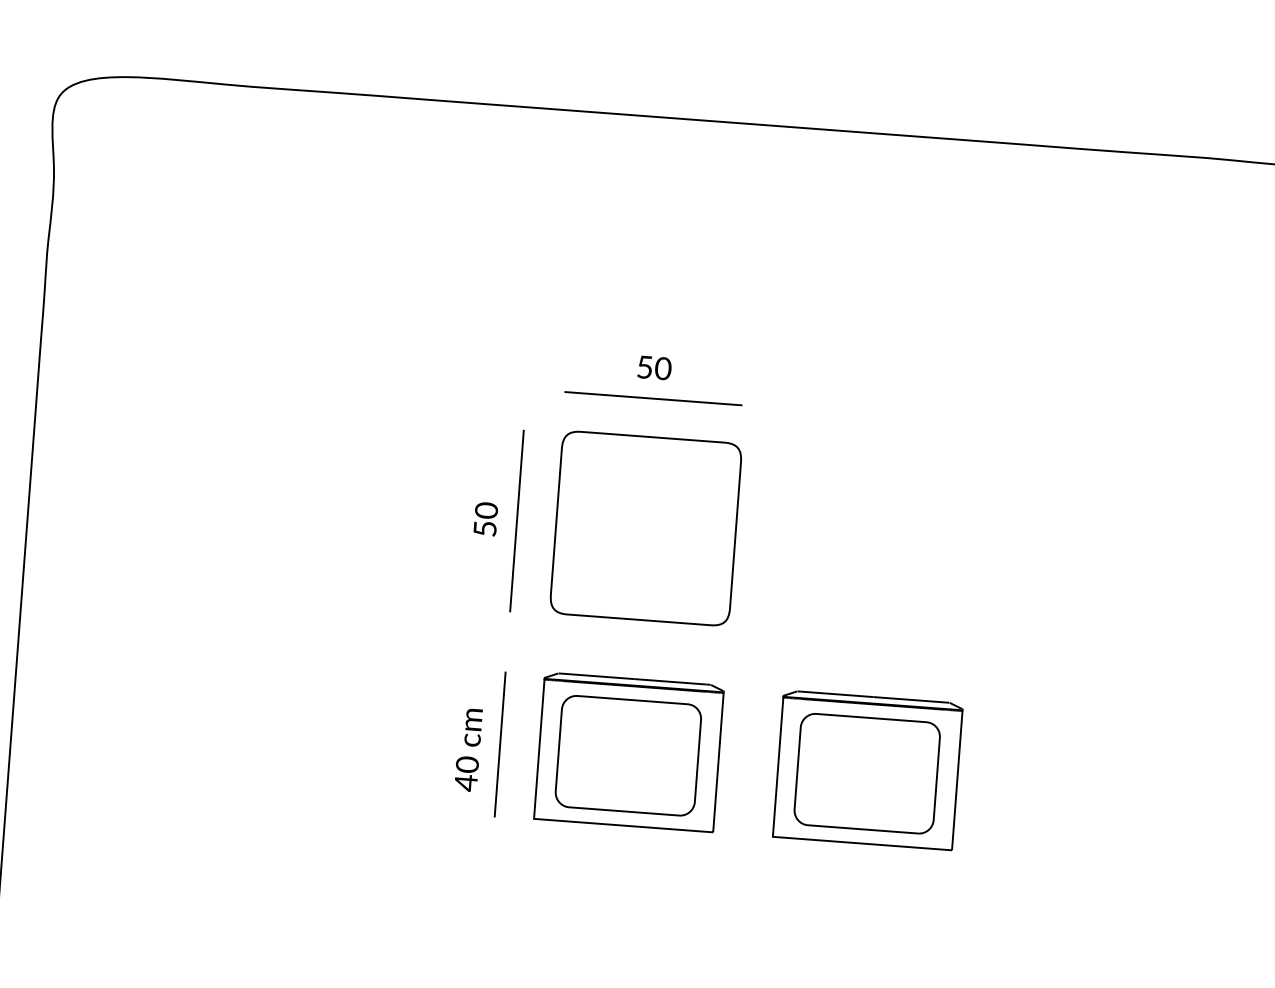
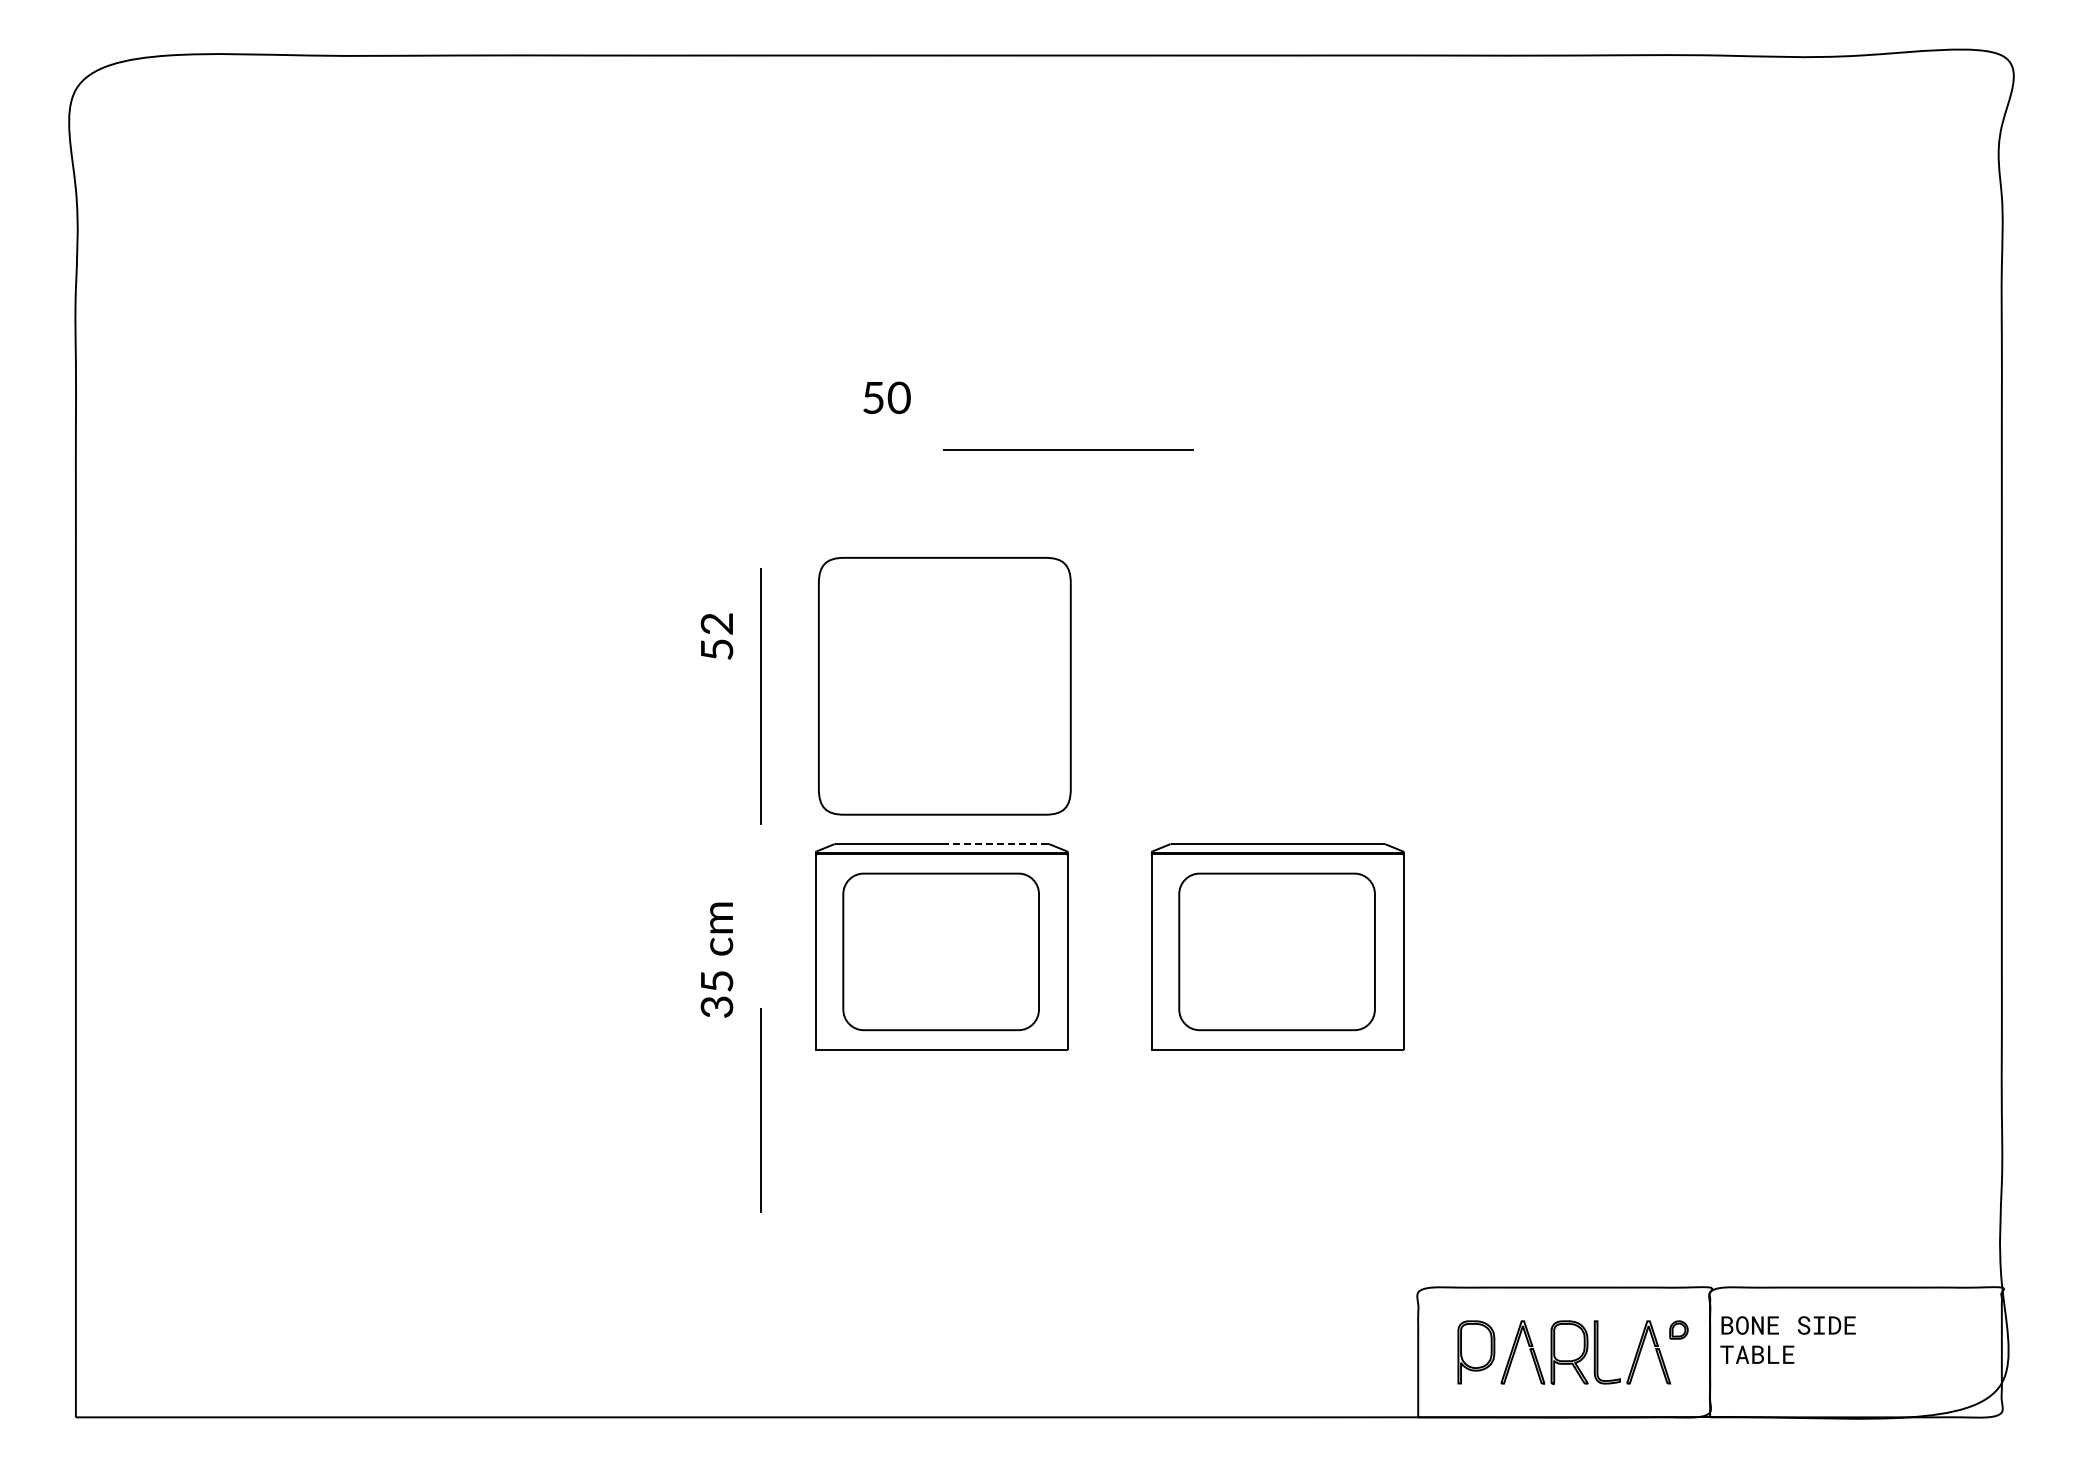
text: (654, 367) -> (886, 397), moved
line: (653, 398) -> (1068, 449), moved
text: (486, 510) -> (717, 623), 50 -> 52
line: (516, 521) -> (760, 696), moved
part: (645, 528) -> (944, 686), moved
line: (670, 682) -> (992, 844), solid -> dashed
line: (500, 744) -> (760, 1110), moved
text: (466, 774) -> (716, 994), 40 -> 35

